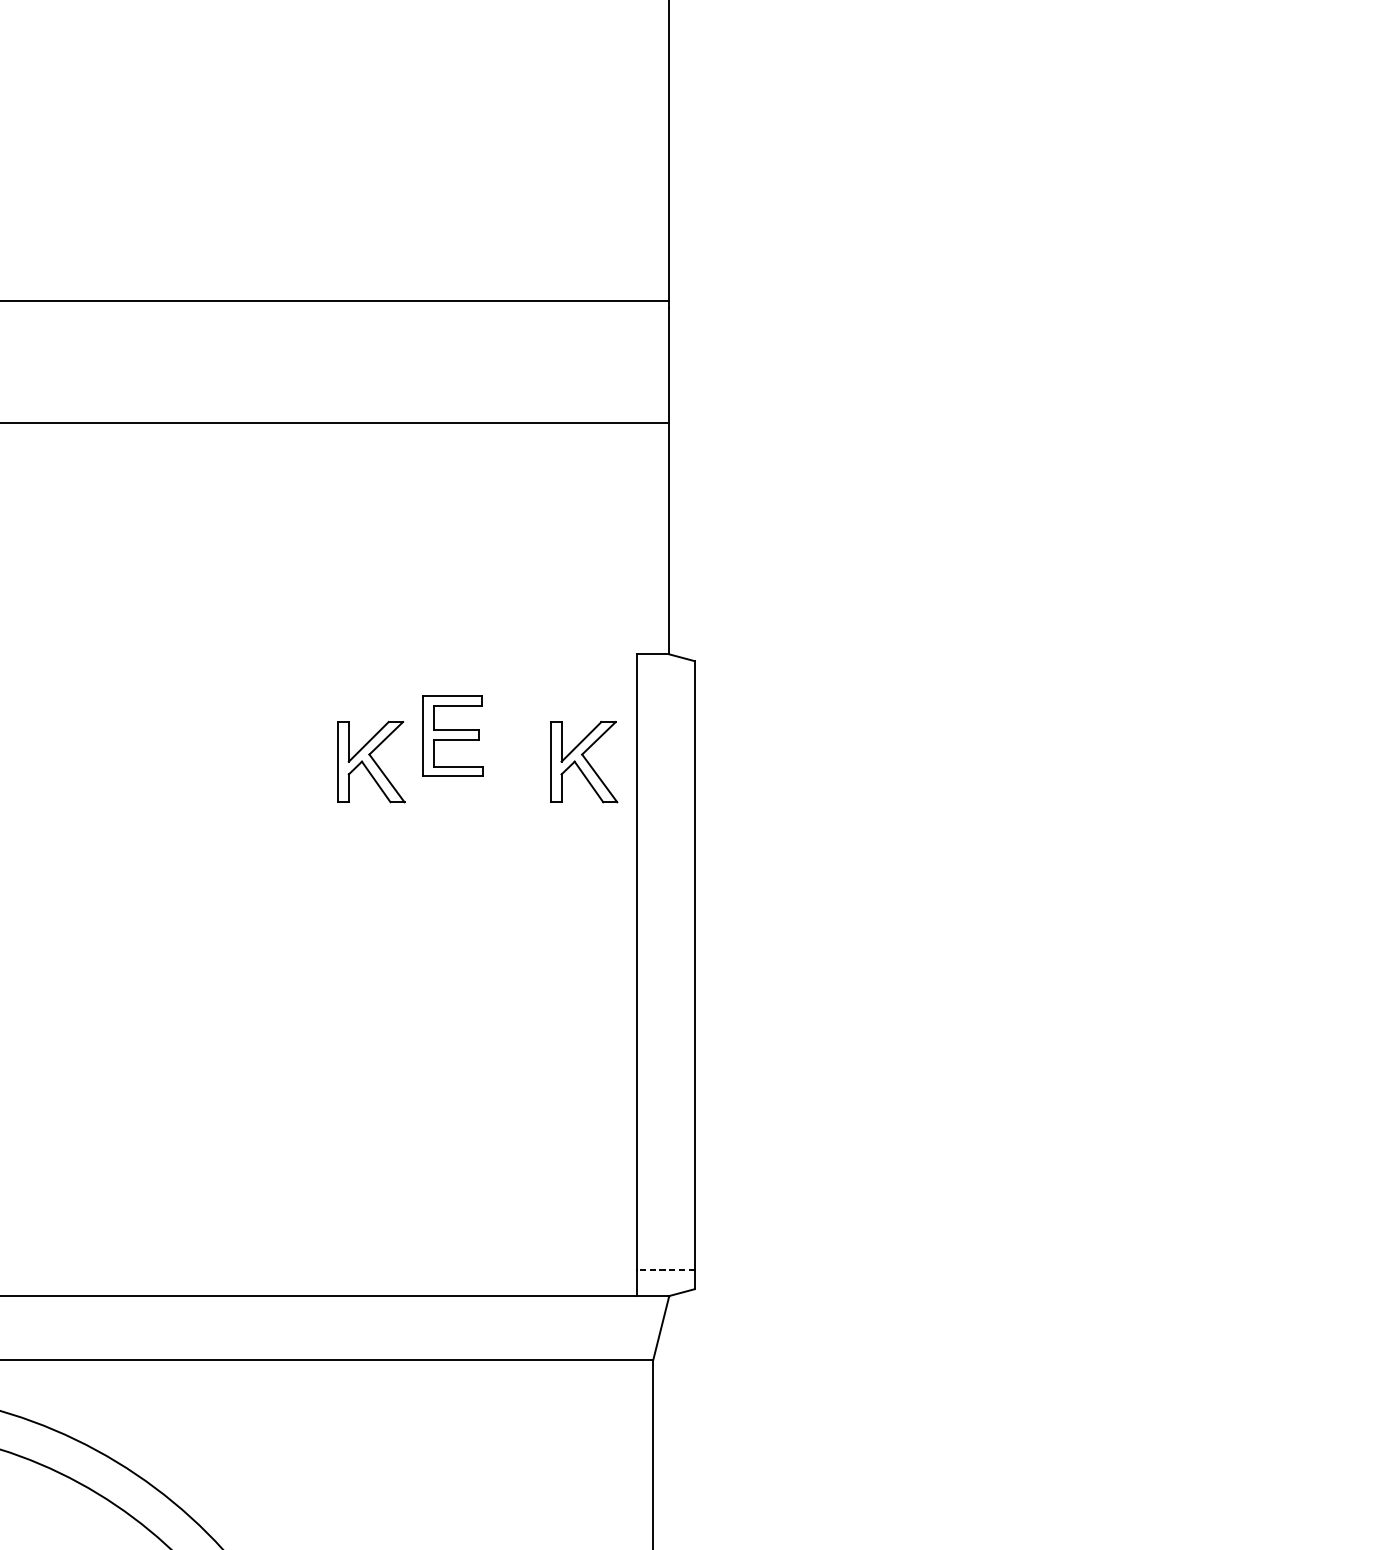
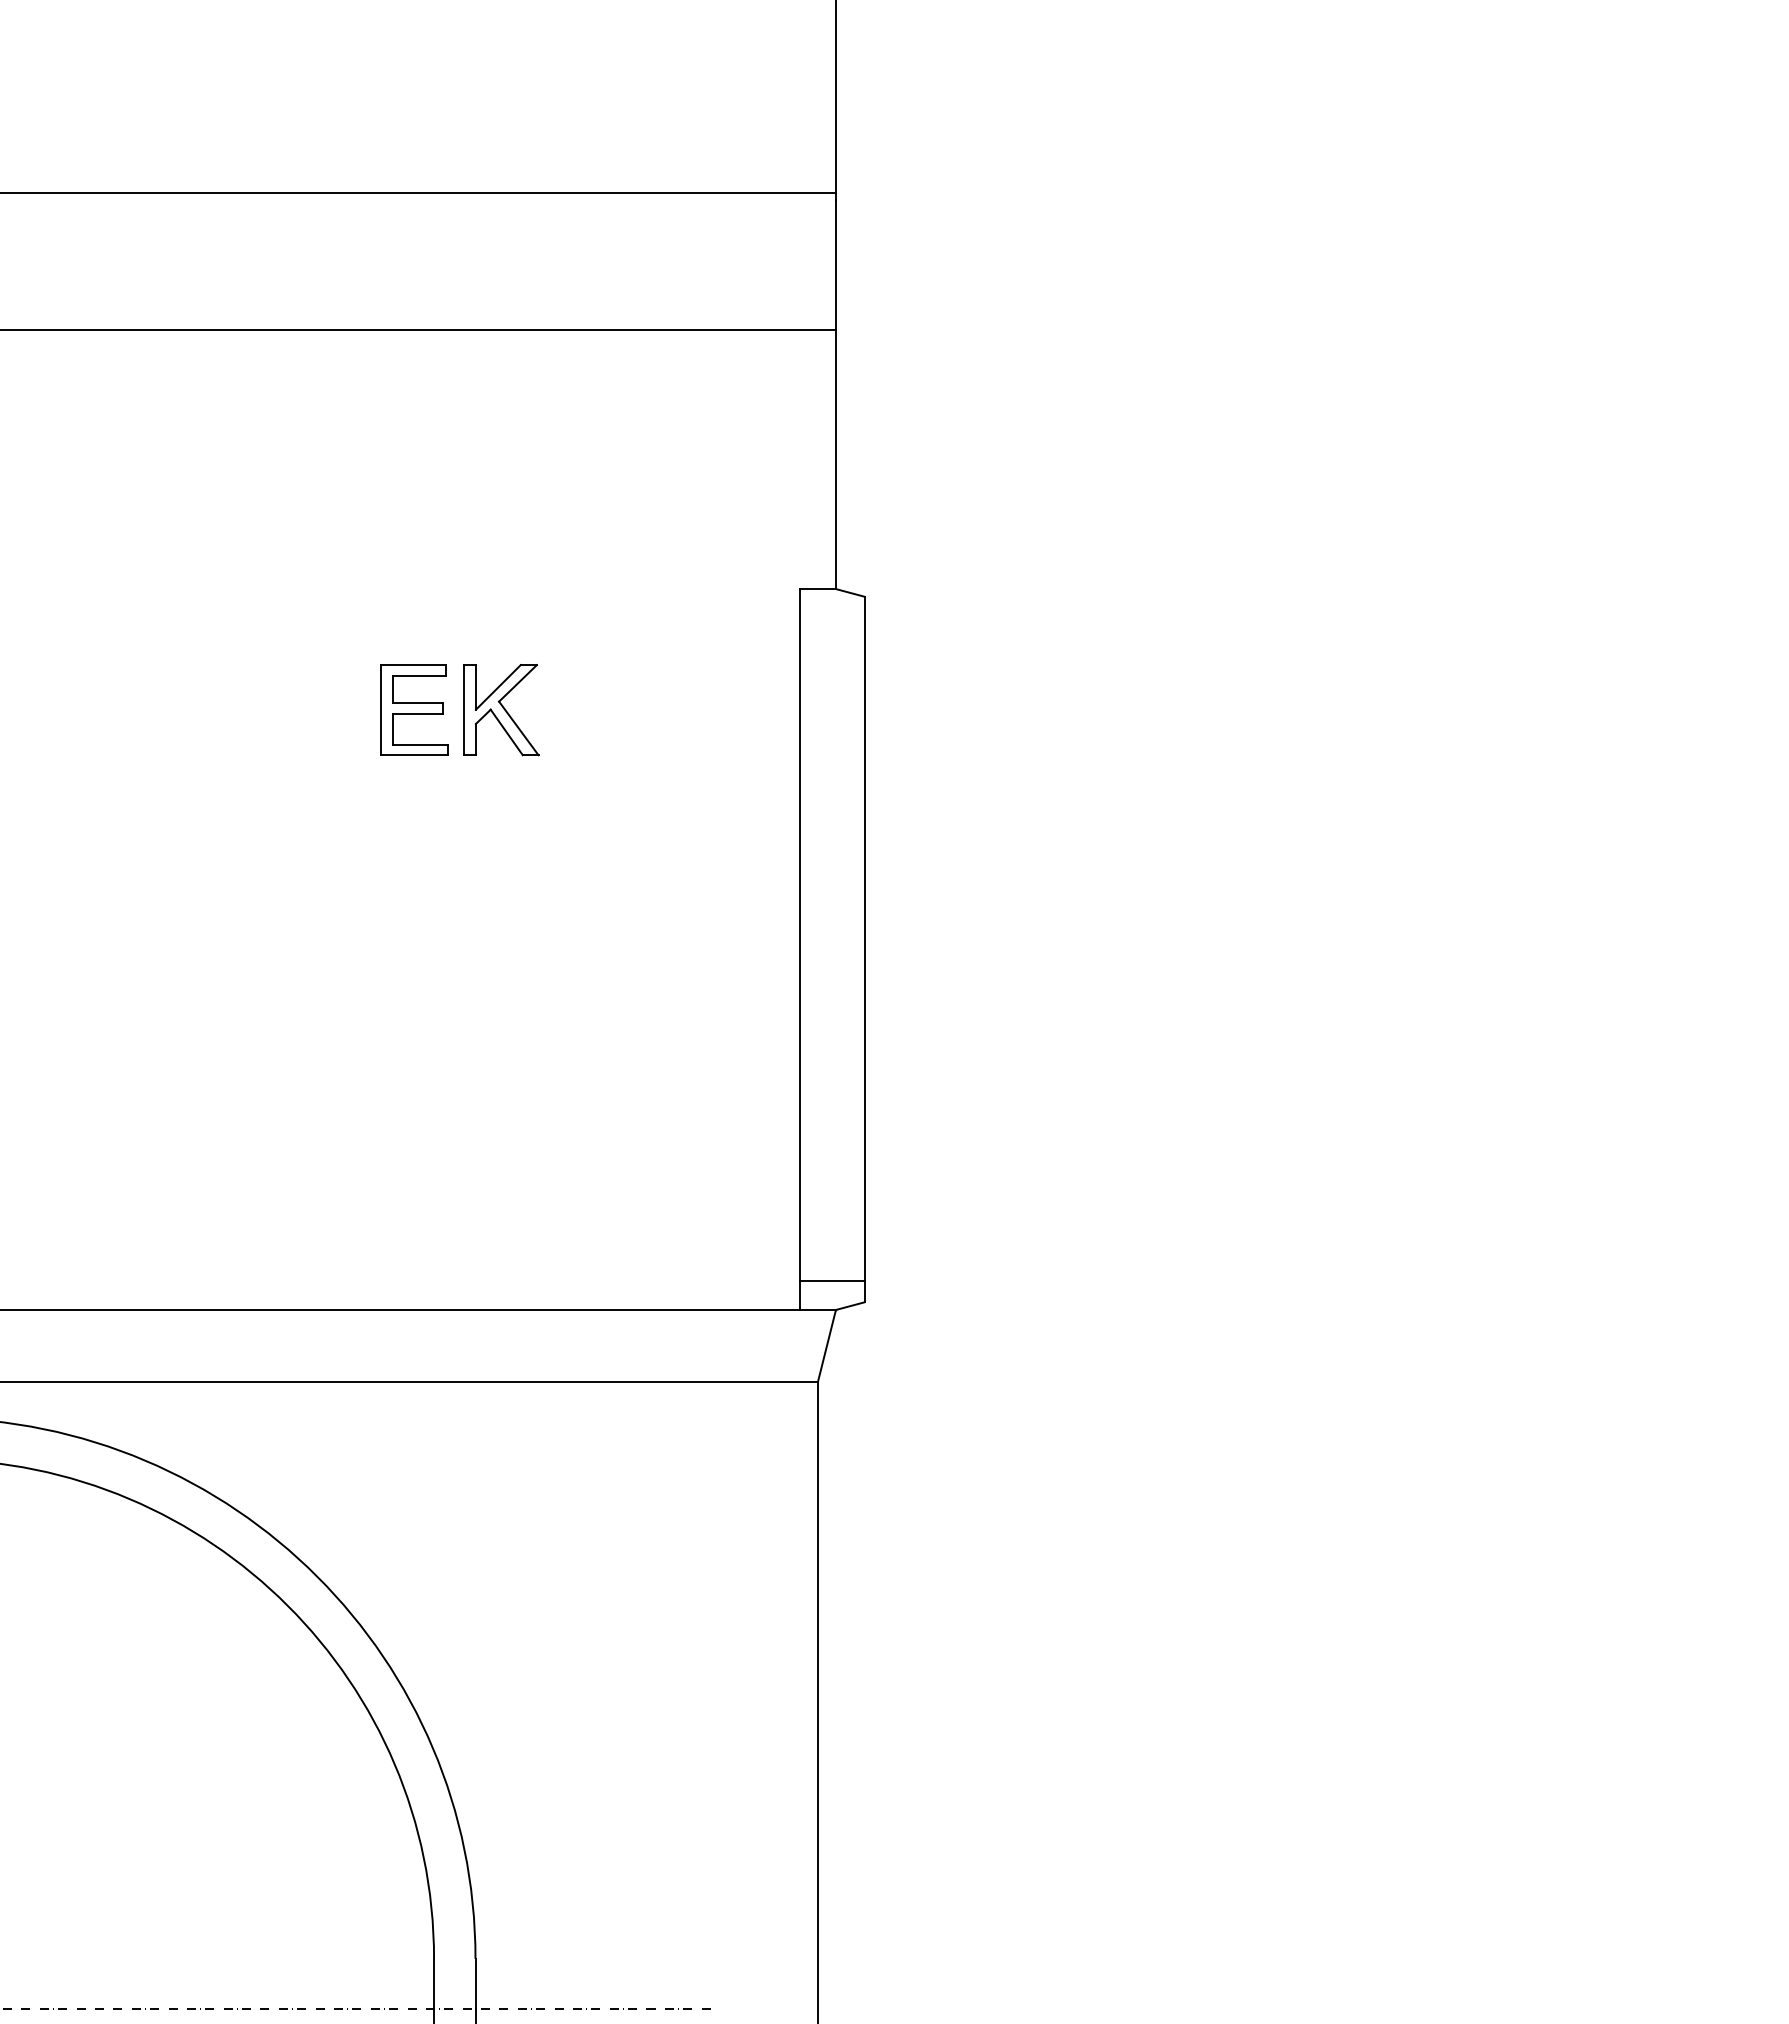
part: (453, 735) -> (414, 709), moved
part: (584, 762) -> (740, 710), removed
line: (665, 1270) -> (831, 1281), dashed -> solid

